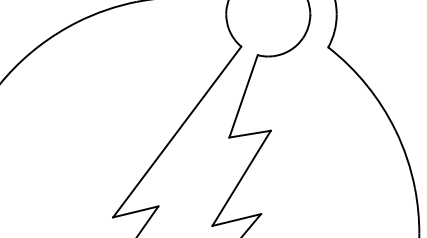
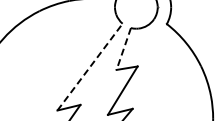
line: (242, 97) -> (123, 49), solid -> dashed
line: (178, 130) -> (90, 66), solid -> dashed

